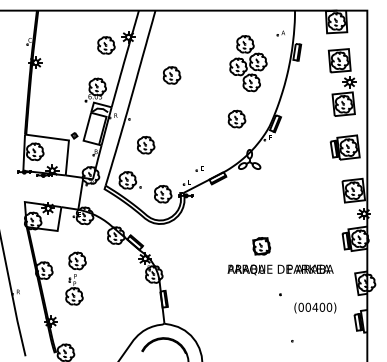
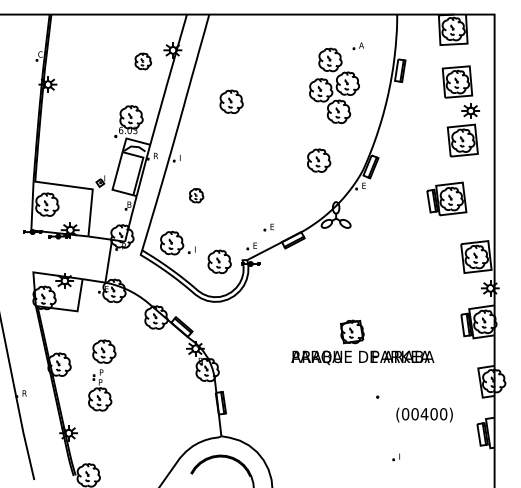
part: (280, 32) -> (357, 45), moved
part: (106, 45) -> (143, 61), size x0.7
part: (145, 144) -> (196, 195), size x0.6
part: (344, 147) -> (446, 198), moved
text: (280, 269) -> (362, 357), moved

